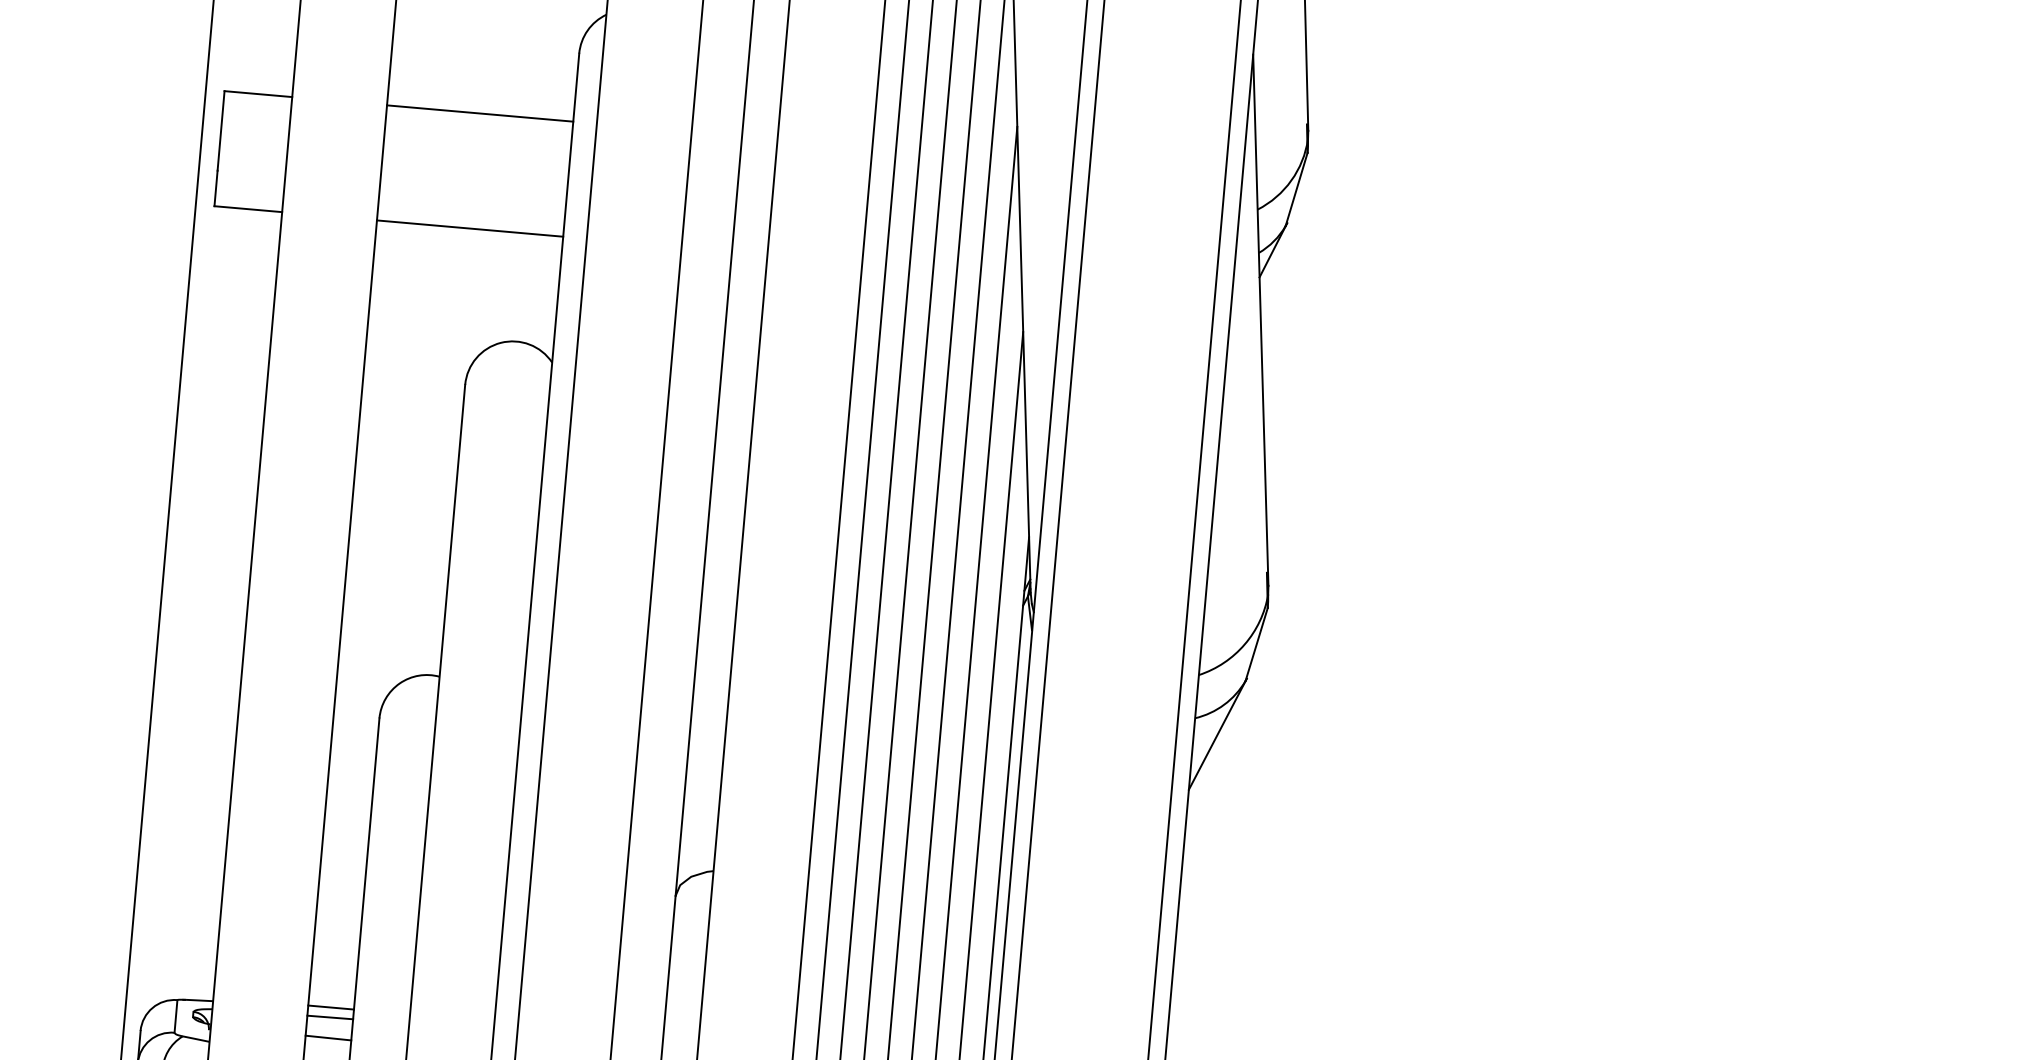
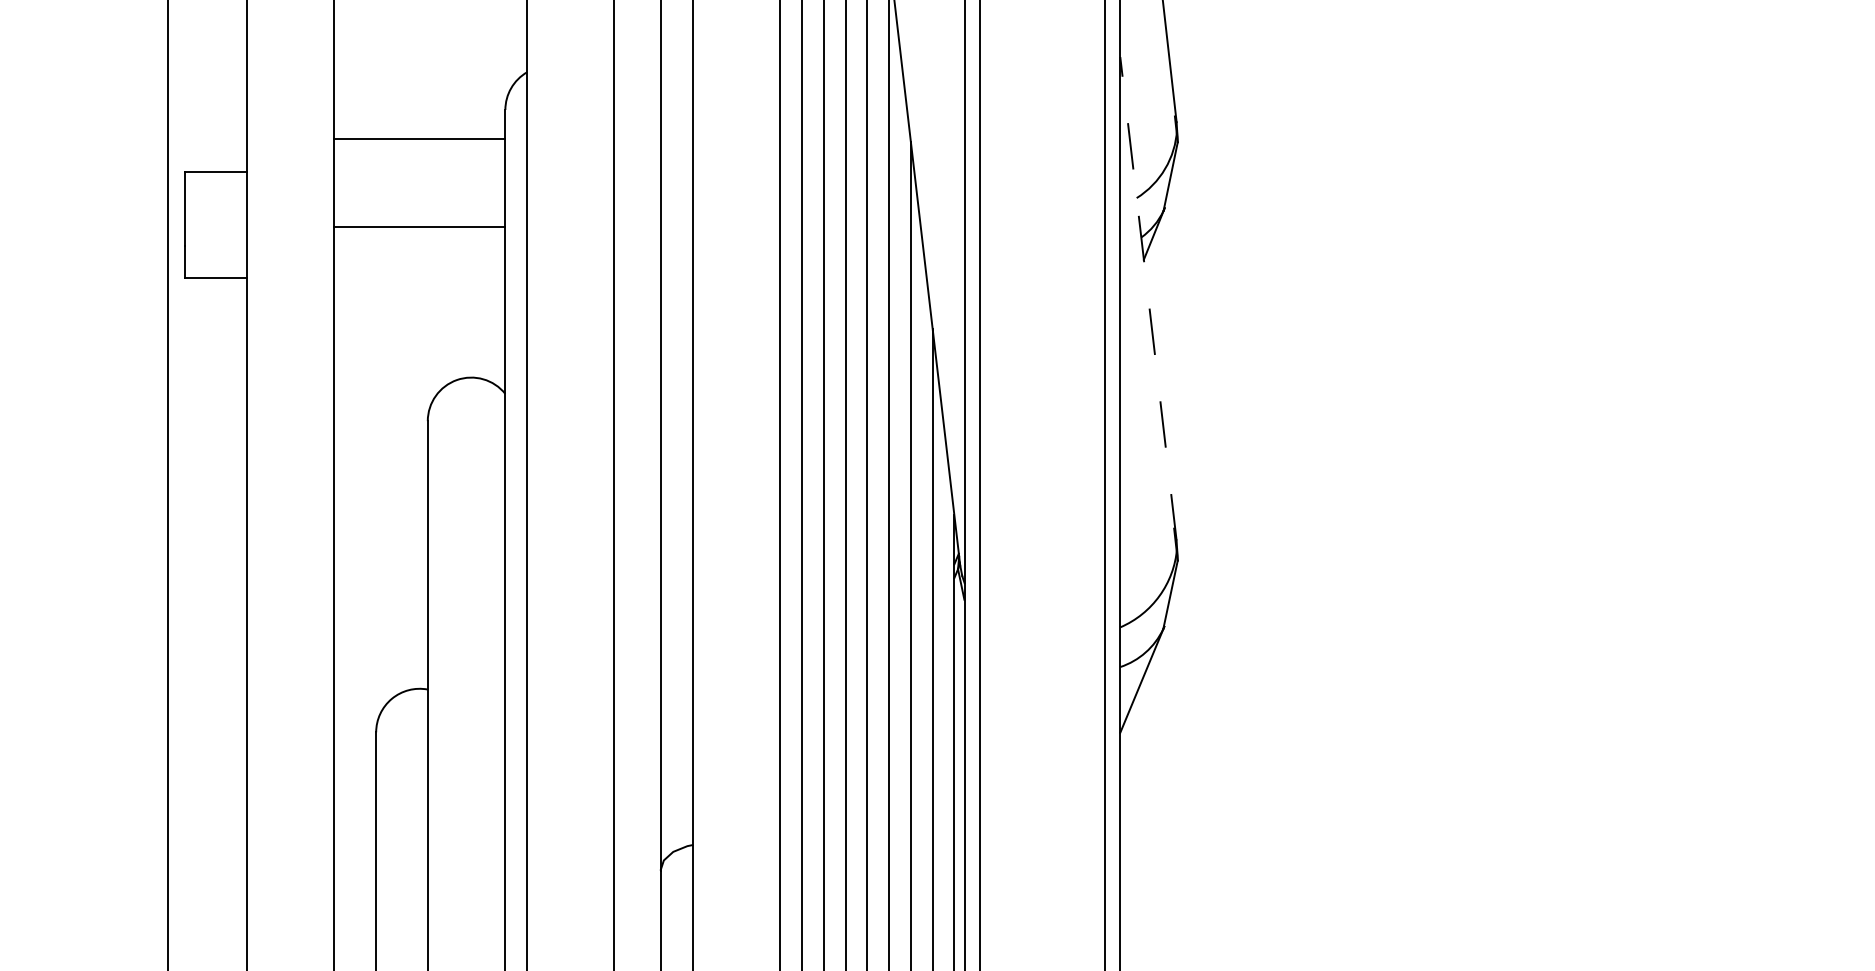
line: (479, 113) -> (419, 139), moved
line: (469, 228) -> (419, 227), moved
line: (1260, 319) -> (1148, 298), solid -> dashed

